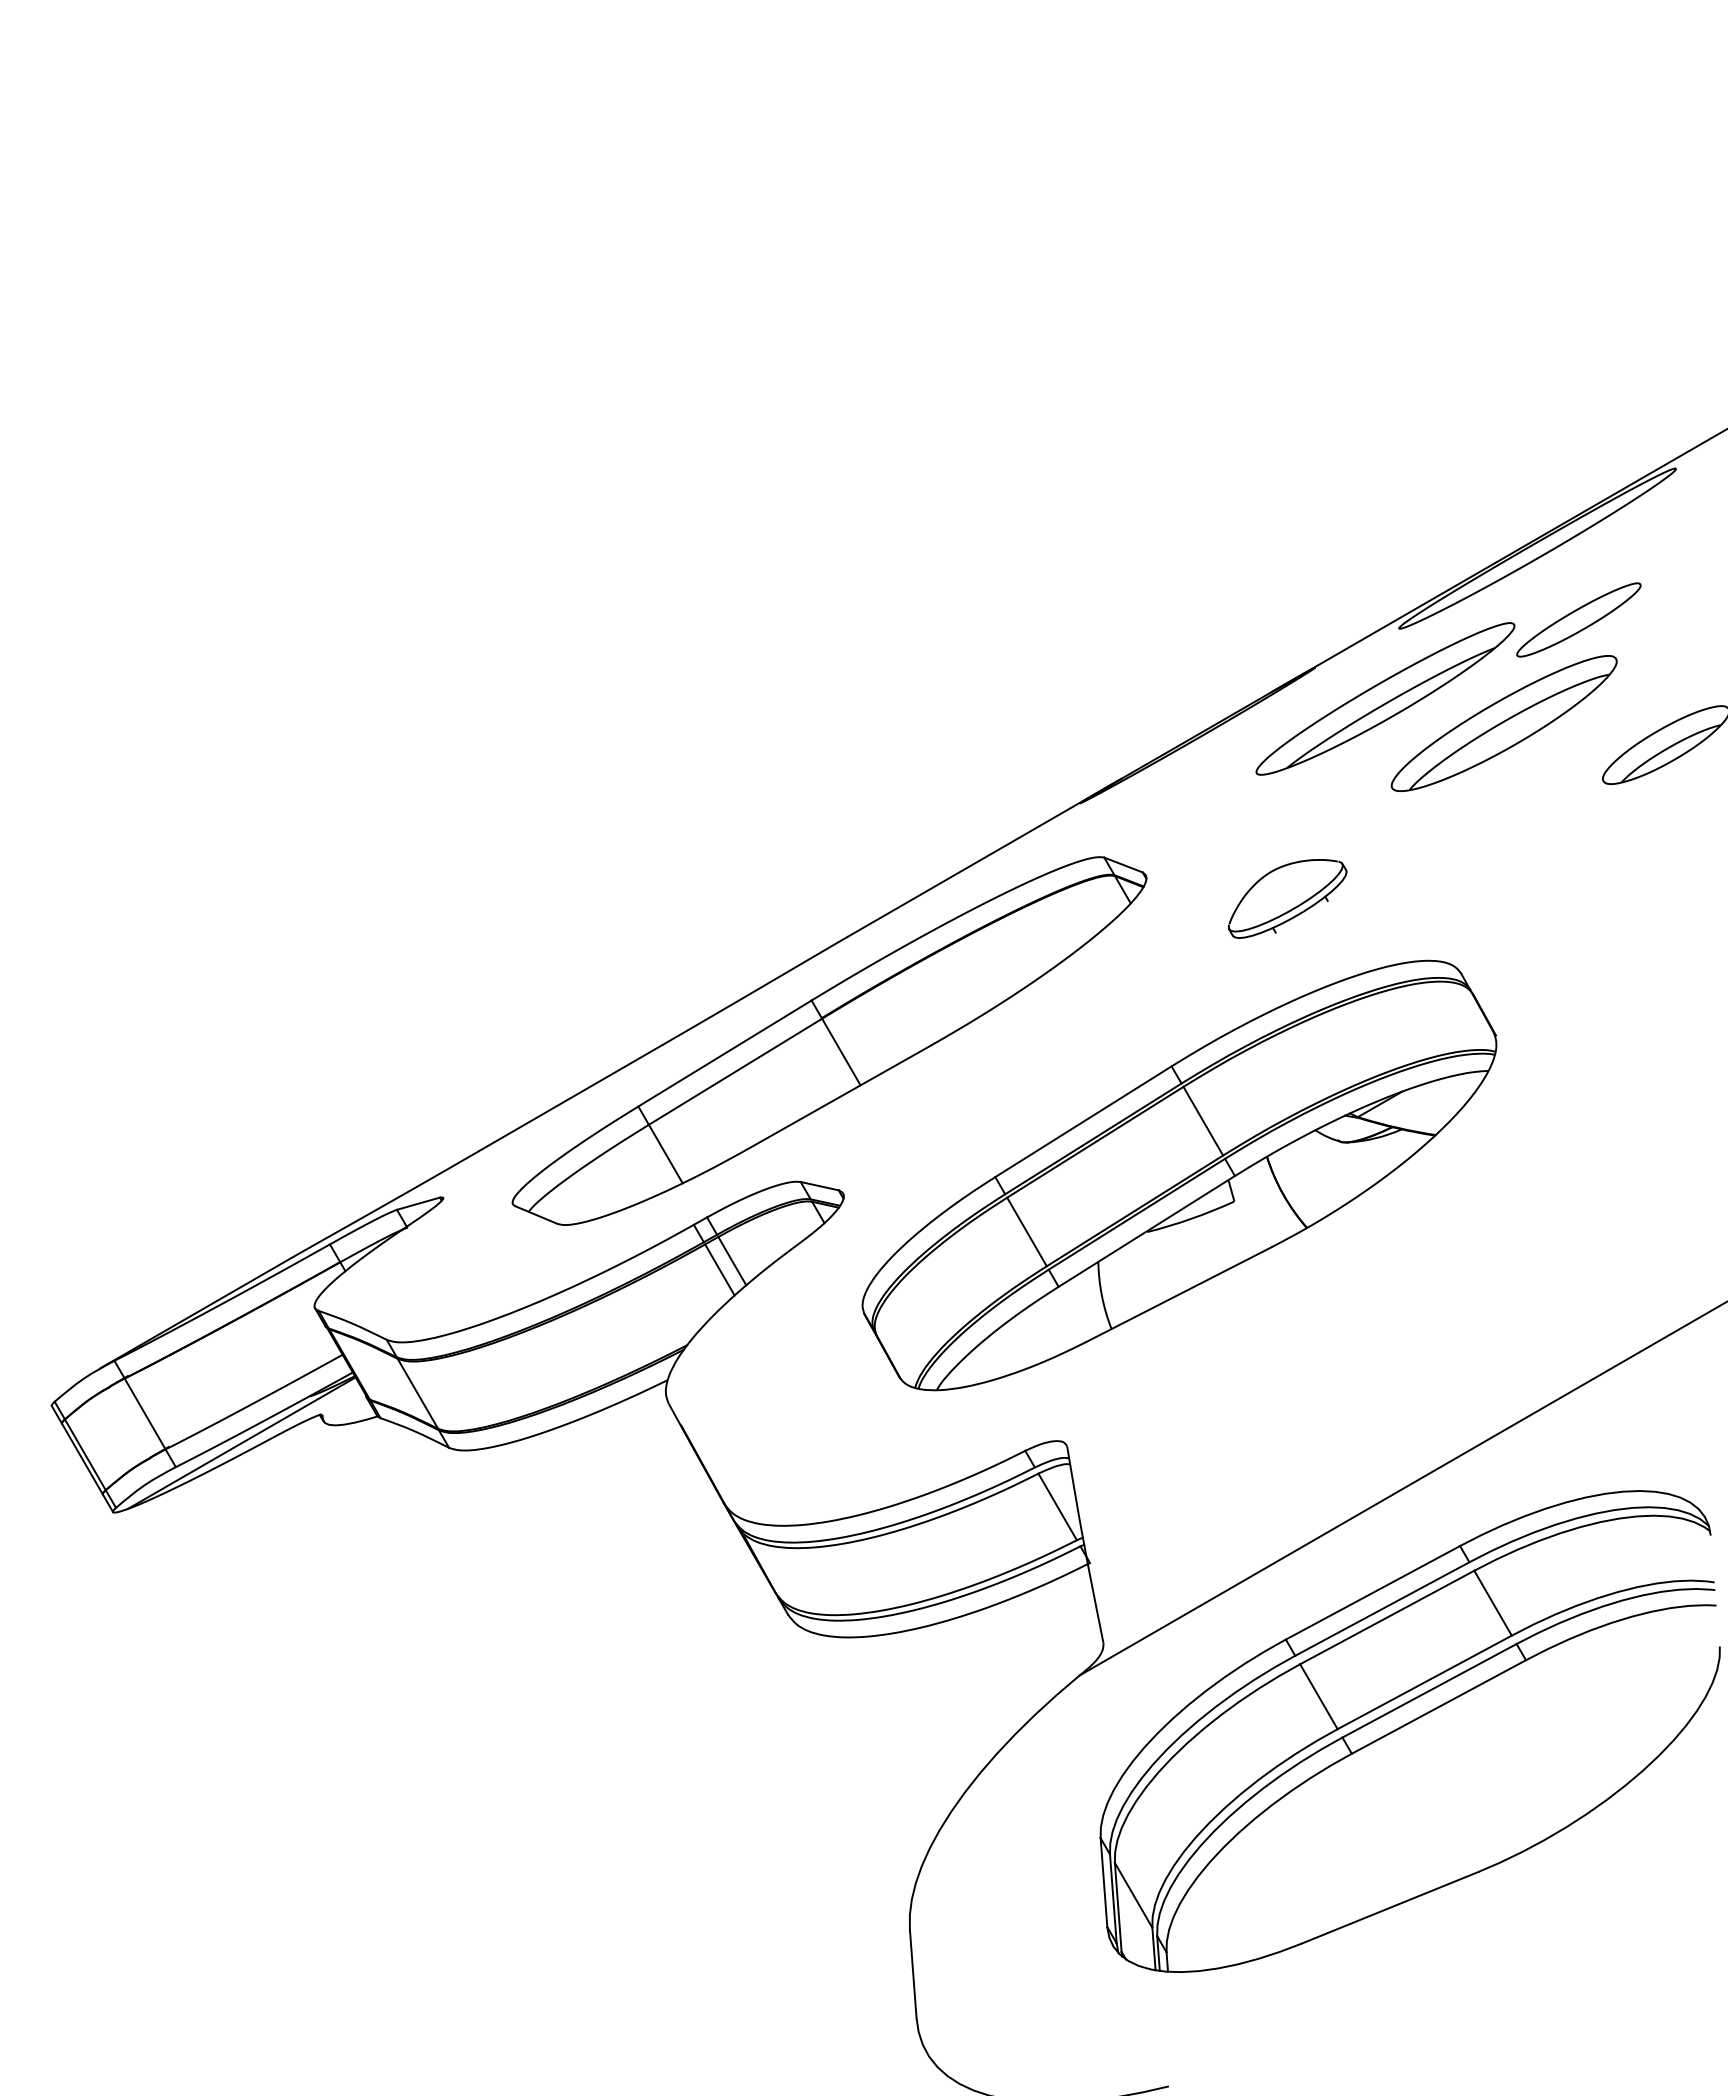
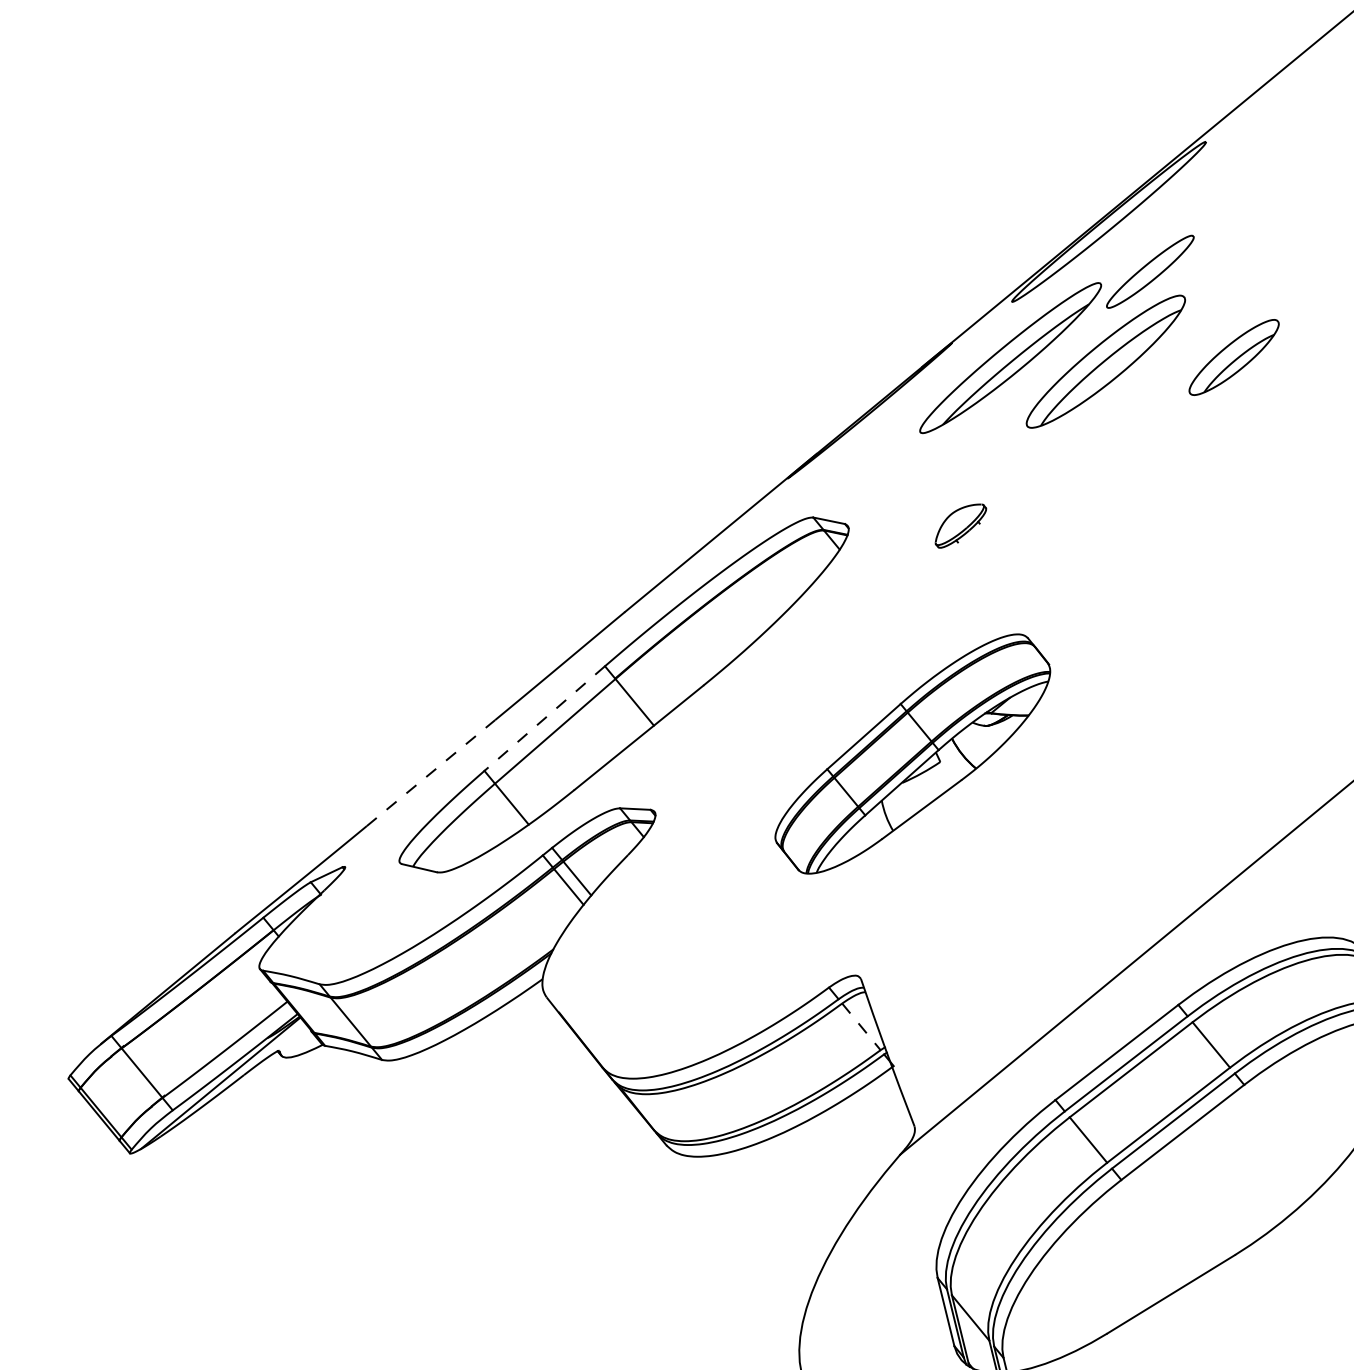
part: (1287, 898) -> (960, 525), size x0.6
line: (724, 1053) -> (544, 718), solid -> dashed
line: (570, 1098) -> (430, 773), solid -> dashed
part: (1179, 1175) -> (912, 754), size x0.6
line: (1057, 1507) -> (861, 1027), solid -> dashed

